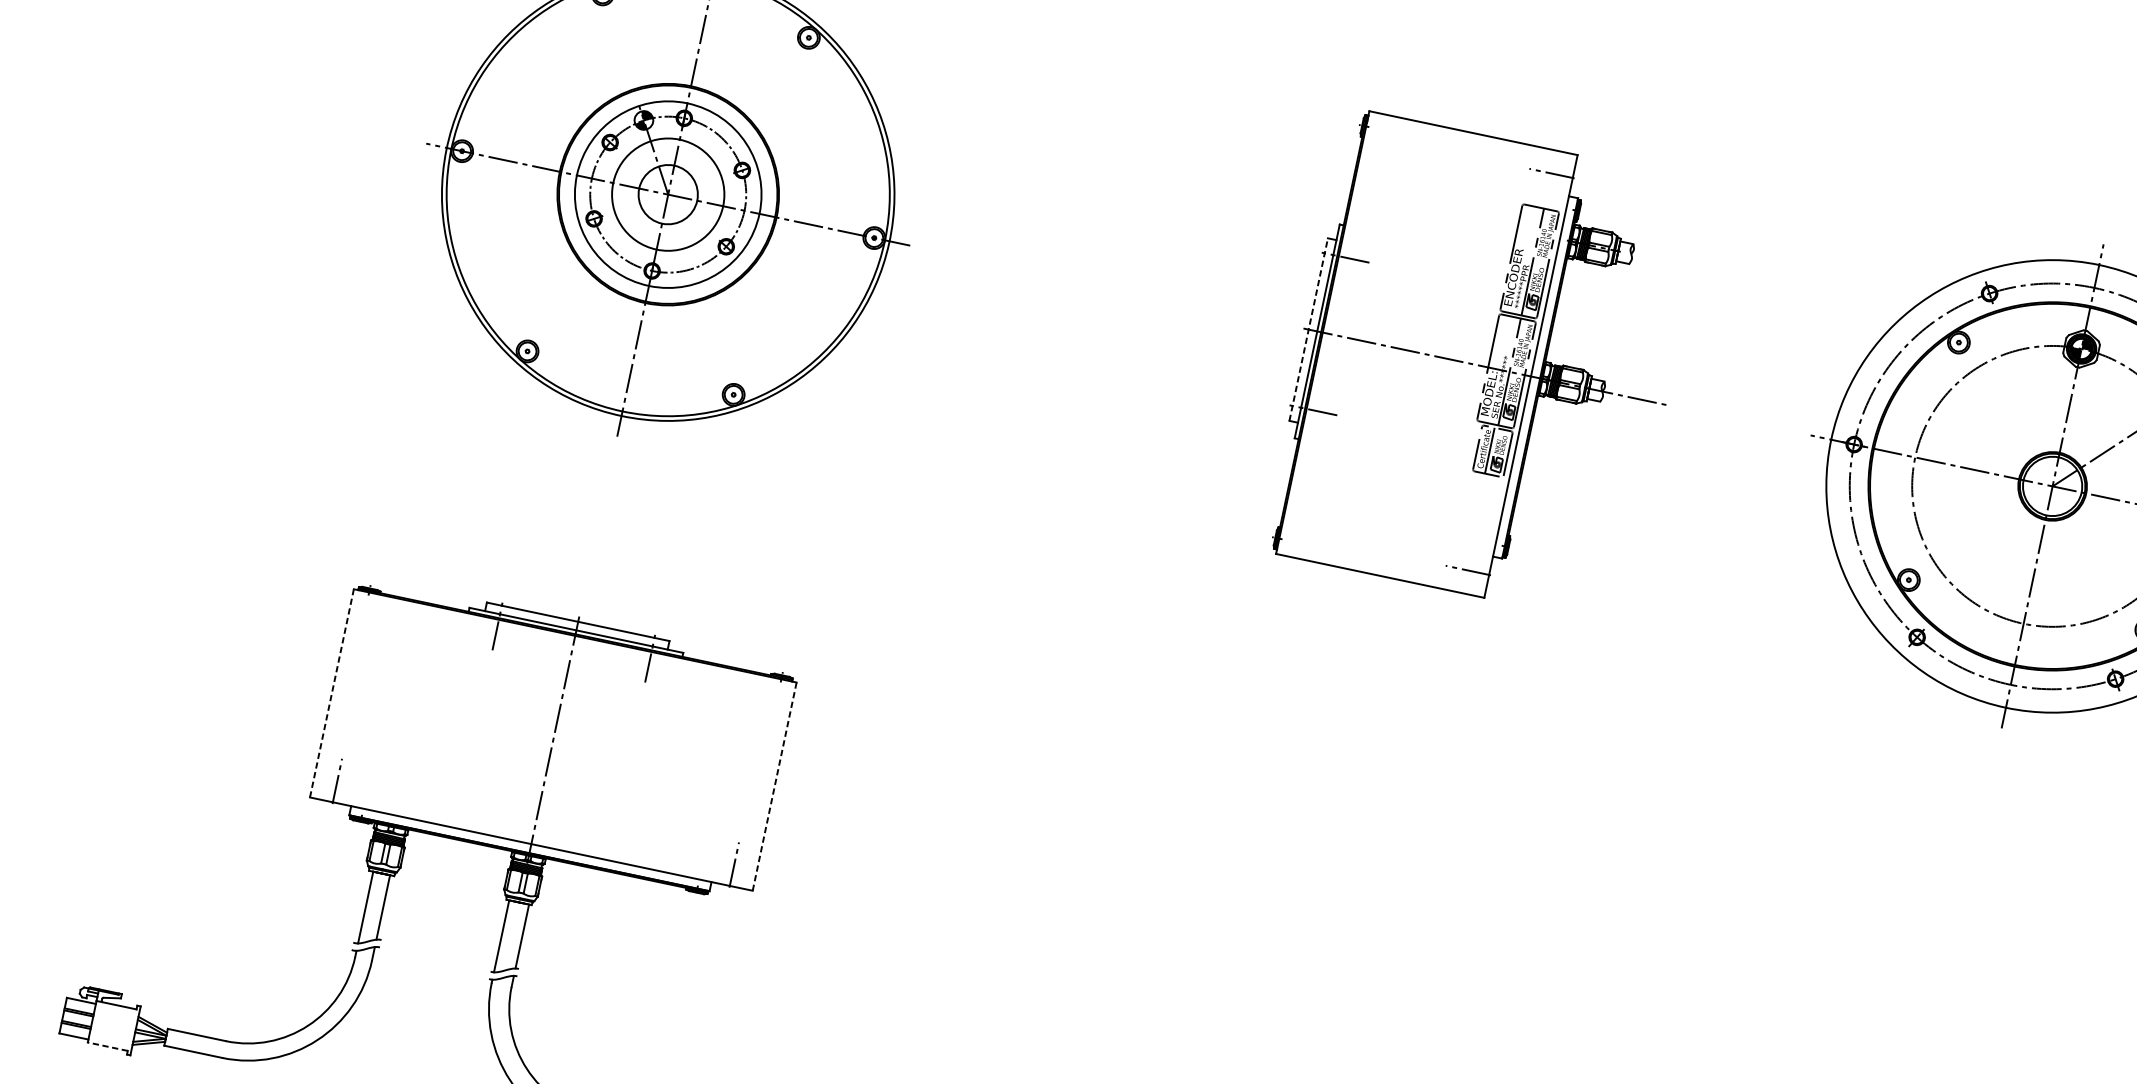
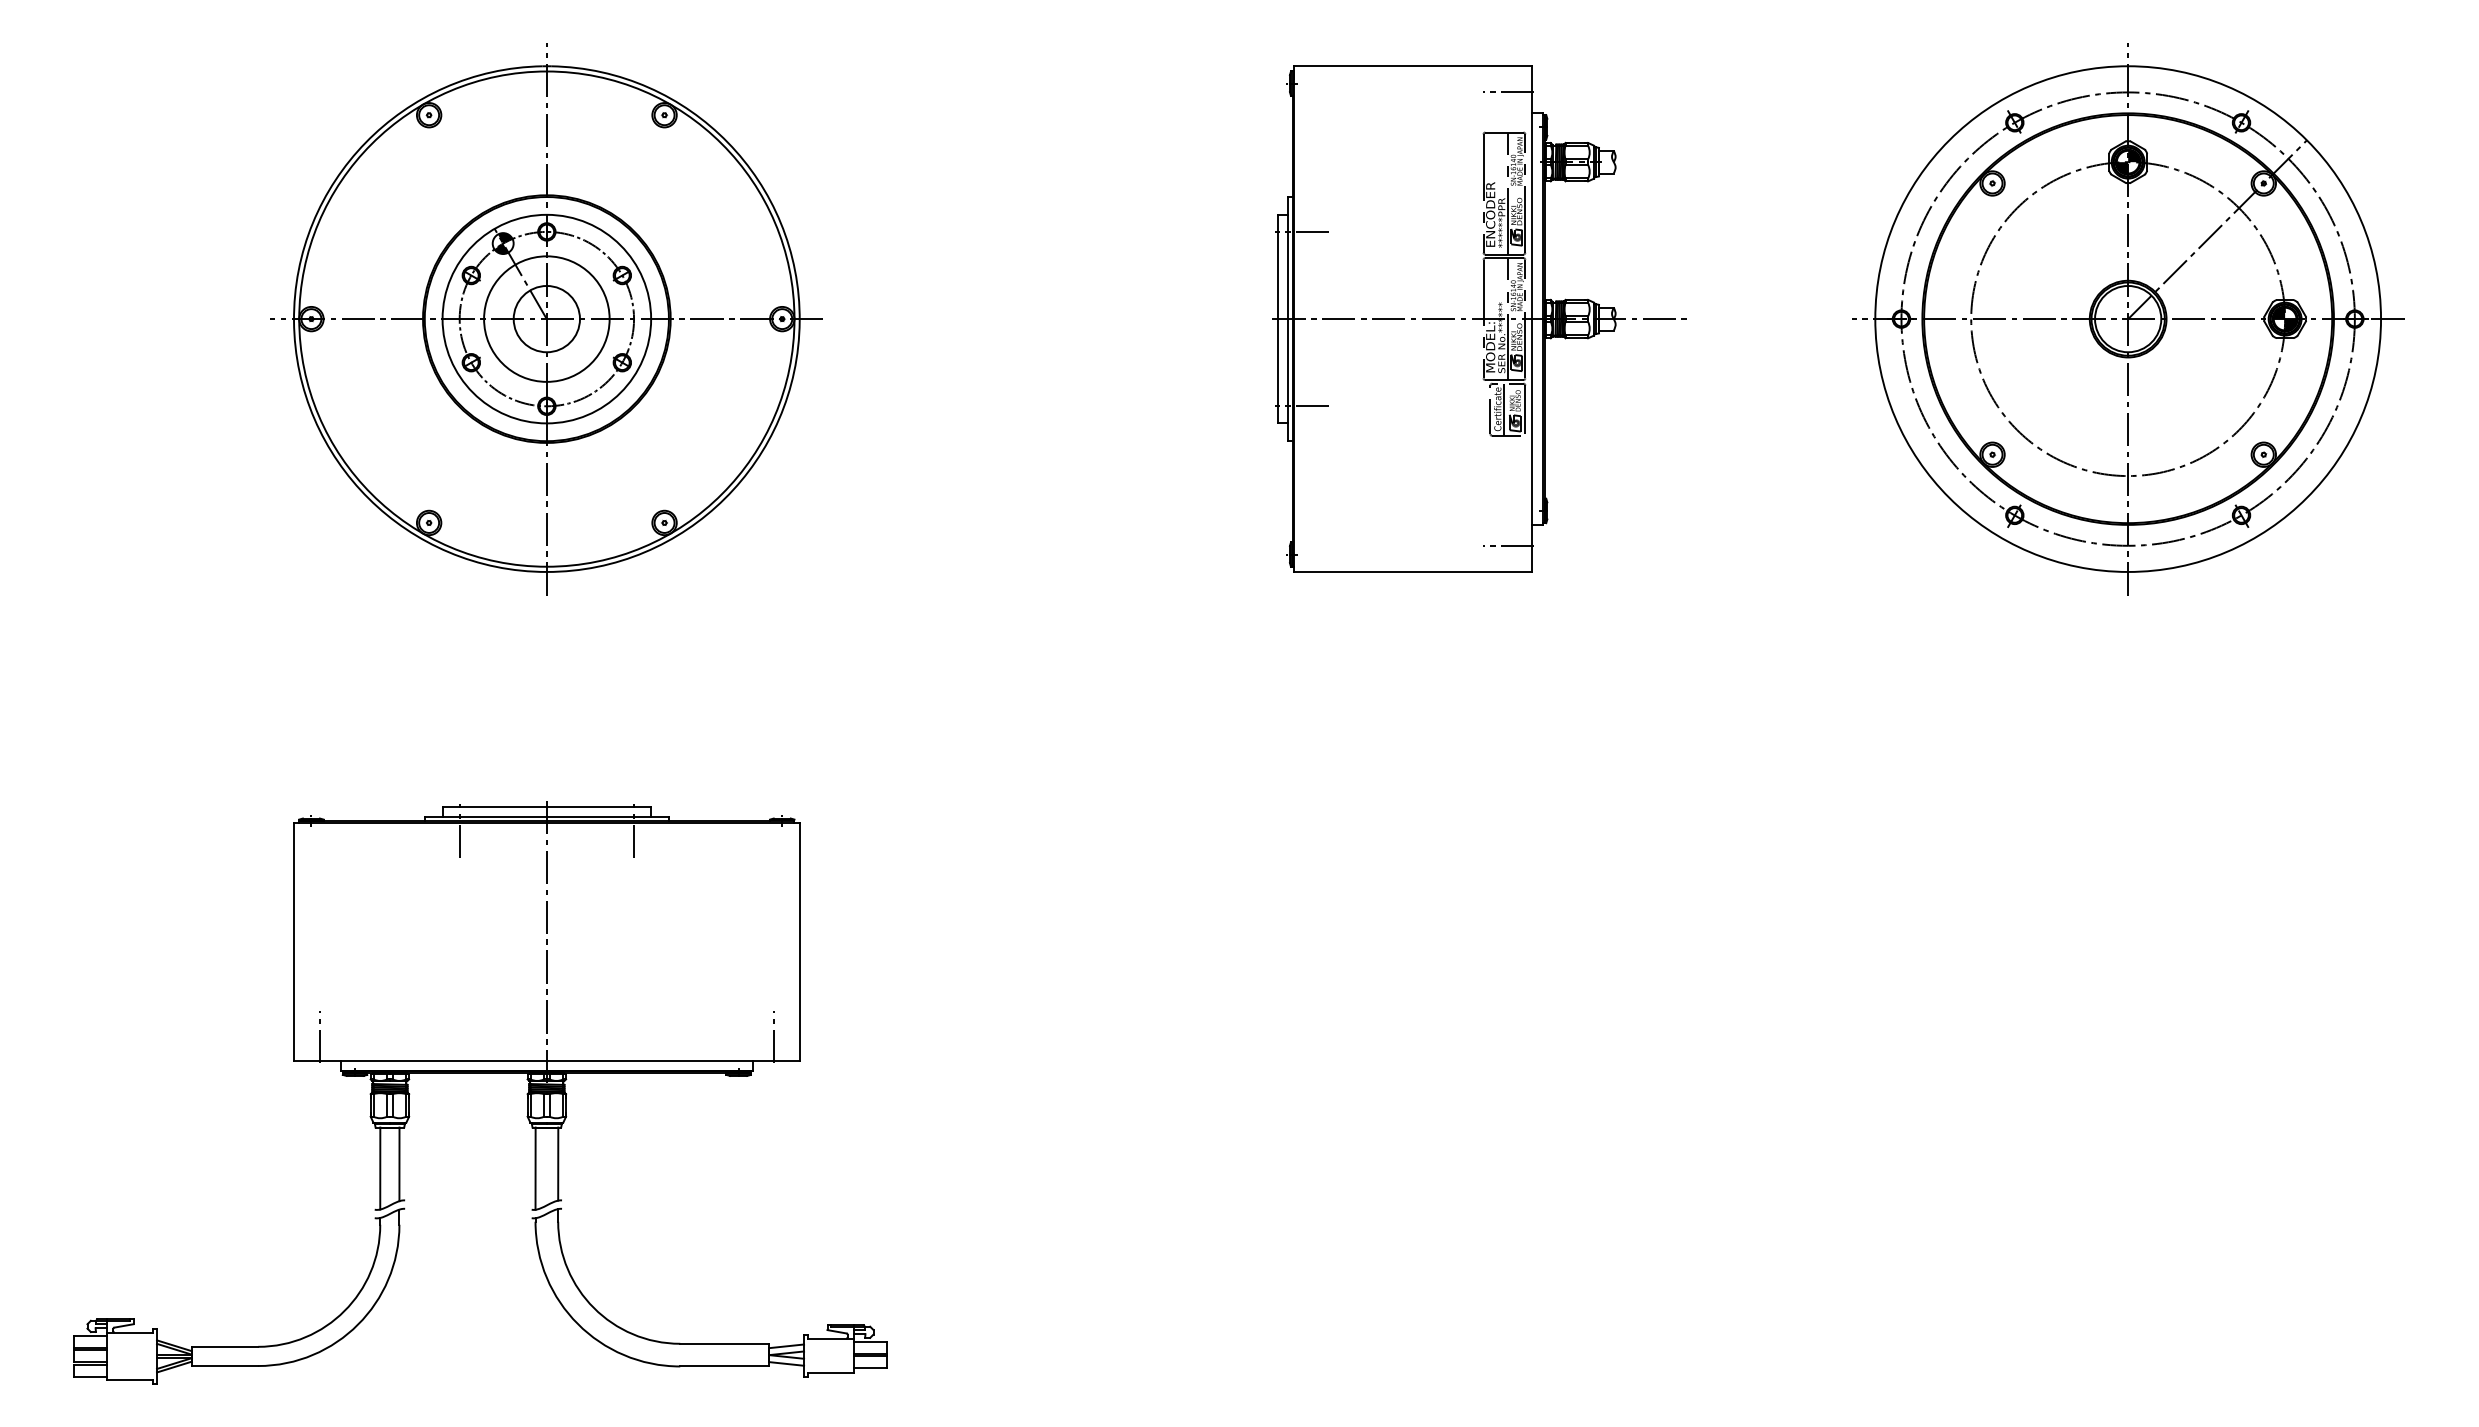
line: (1308, 329) -> (1278, 318), dashed -> solid
line: (332, 693) -> (294, 942), dashed -> solid
line: (774, 787) -> (799, 942), dashed -> solid
line: (107, 1047) -> (130, 1380), dashed -> solid

